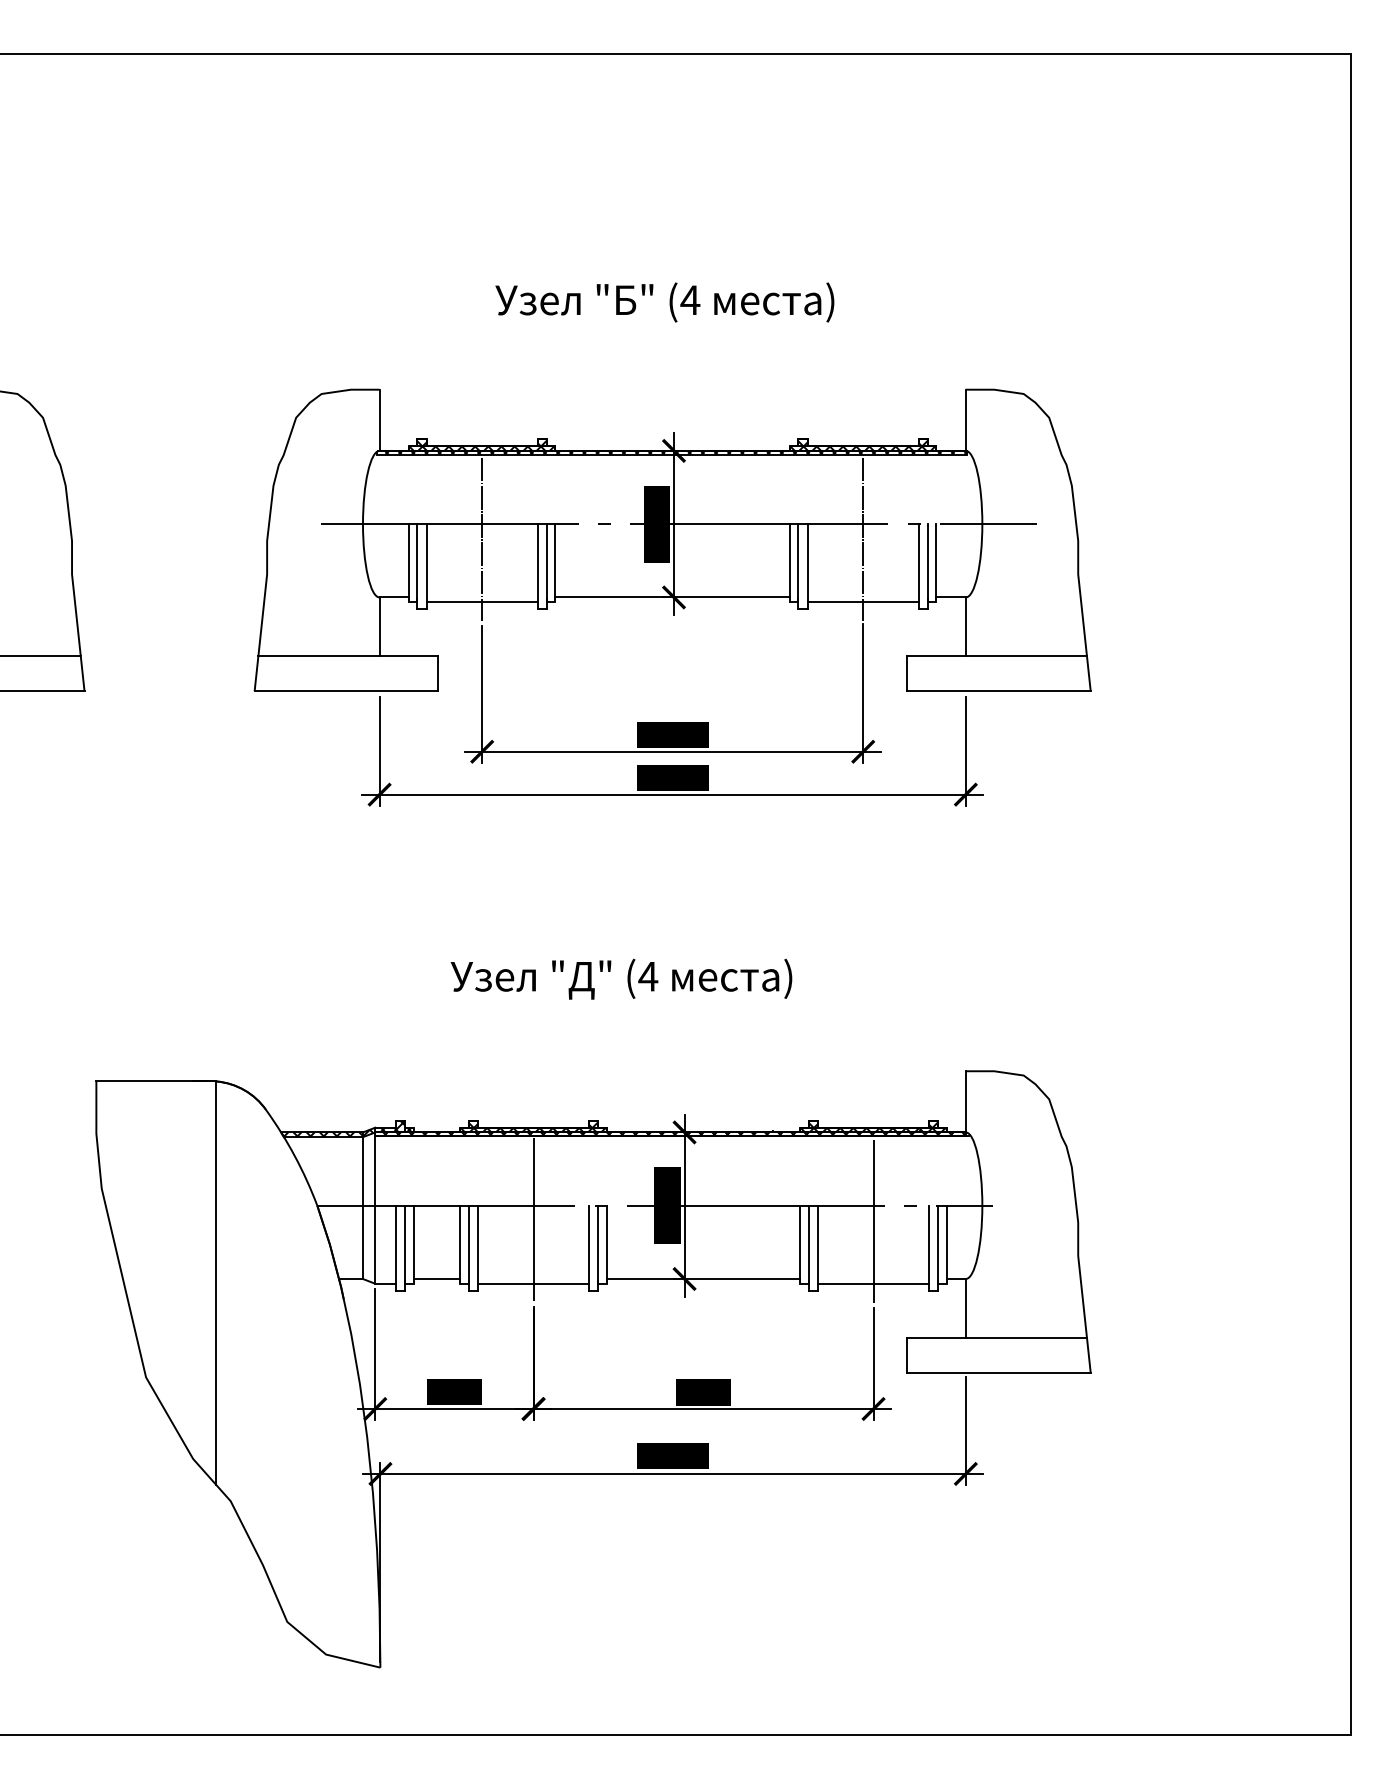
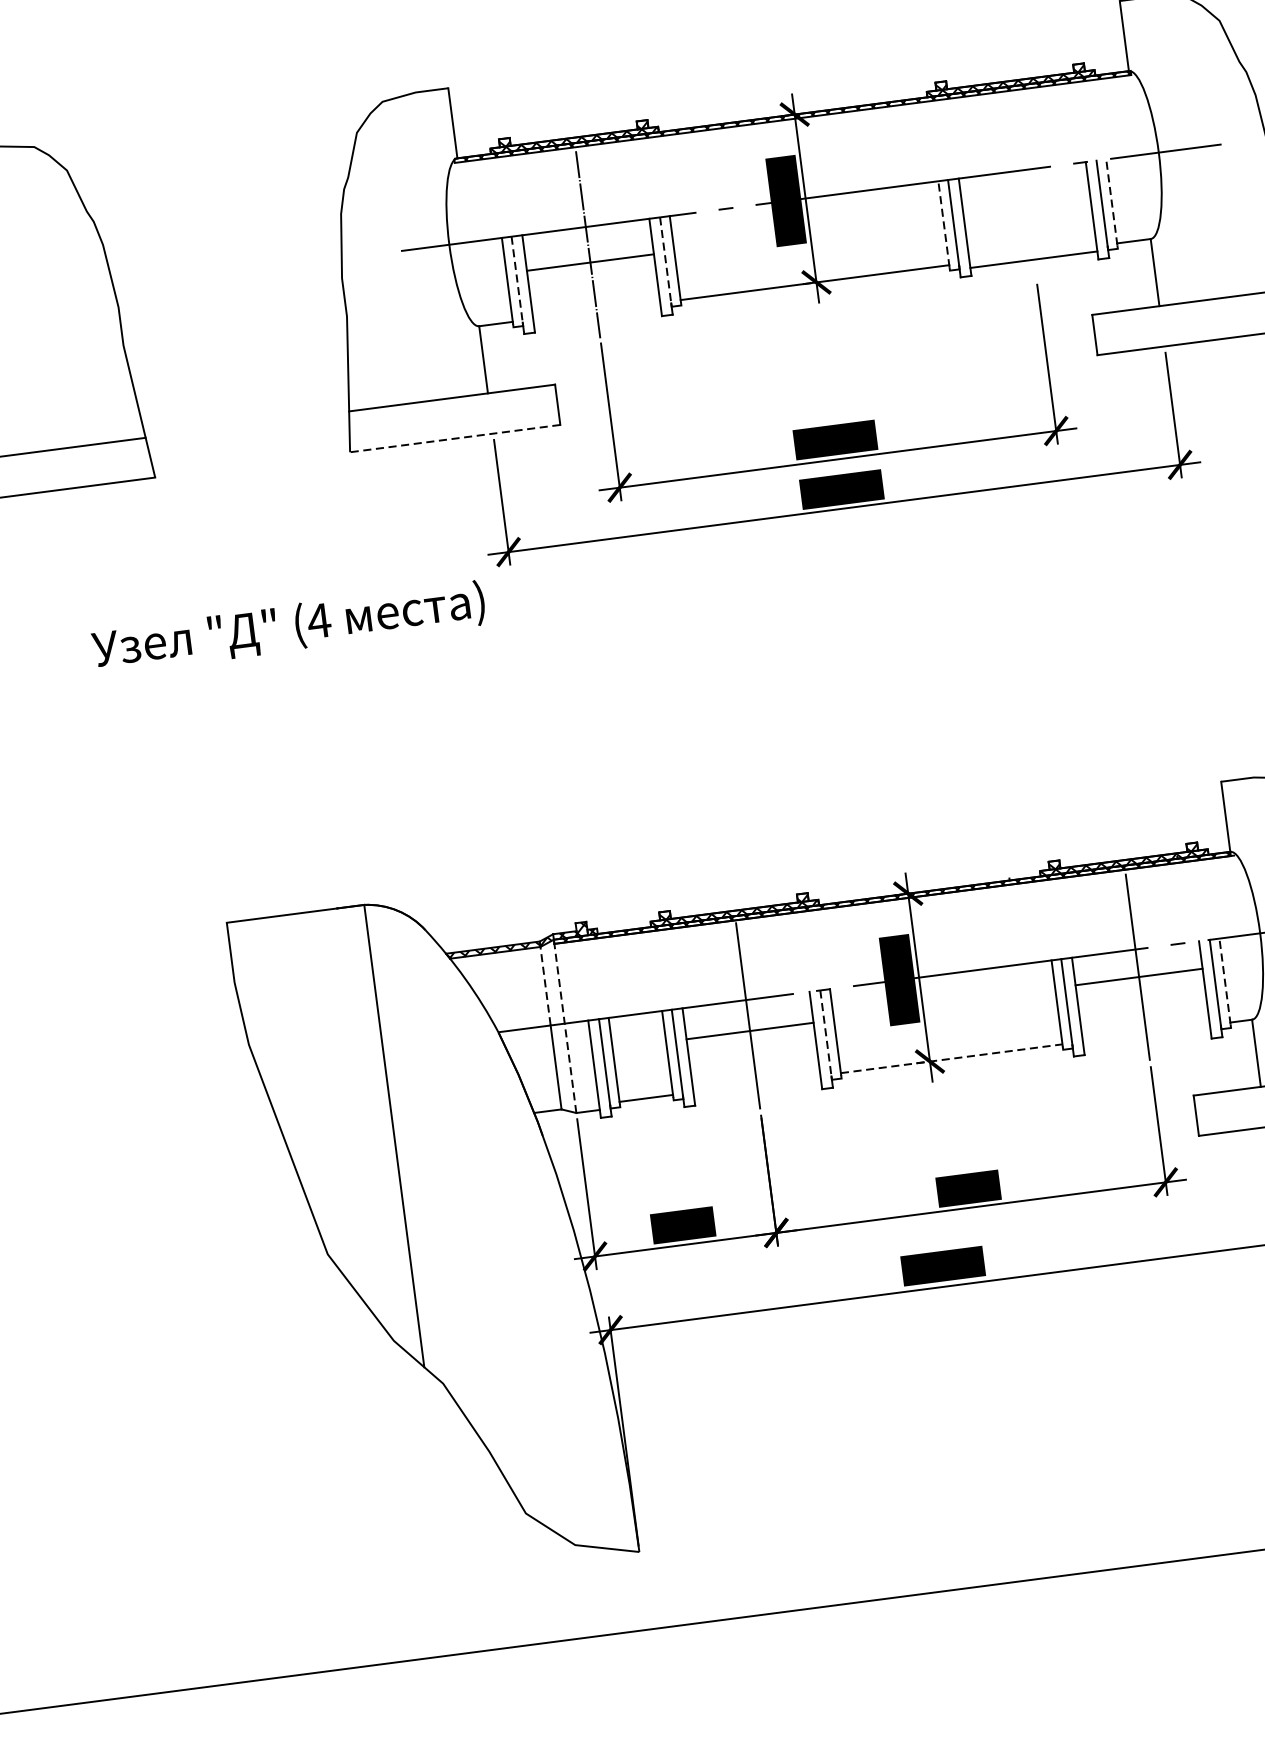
line: (863, 539) -> (1024, 187), removed
line: (417, 561) -> (517, 279), solid -> dashed
line: (546, 561) -> (665, 260), solid -> dashed
line: (789, 561) -> (943, 224), solid -> dashed
line: (936, 561) -> (1111, 202), solid -> dashed
line: (481, 602) -> (589, 263), moved
line: (346, 691) -> (455, 438), solid -> dashed
text: (621, 978) -> (288, 627), moved
line: (362, 1169) -> (544, 984), solid -> dashed
line: (375, 1209) -> (565, 1027), solid -> dashed
line: (946, 1242) -> (1224, 980), solid -> dashed
line: (598, 1243) -> (826, 1033), solid -> dashed
line: (703, 1279) -> (951, 1059), solid -> dashed
line: (533, 1283) -> (750, 1030), moved
line: (873, 1283) -> (1139, 976), moved

